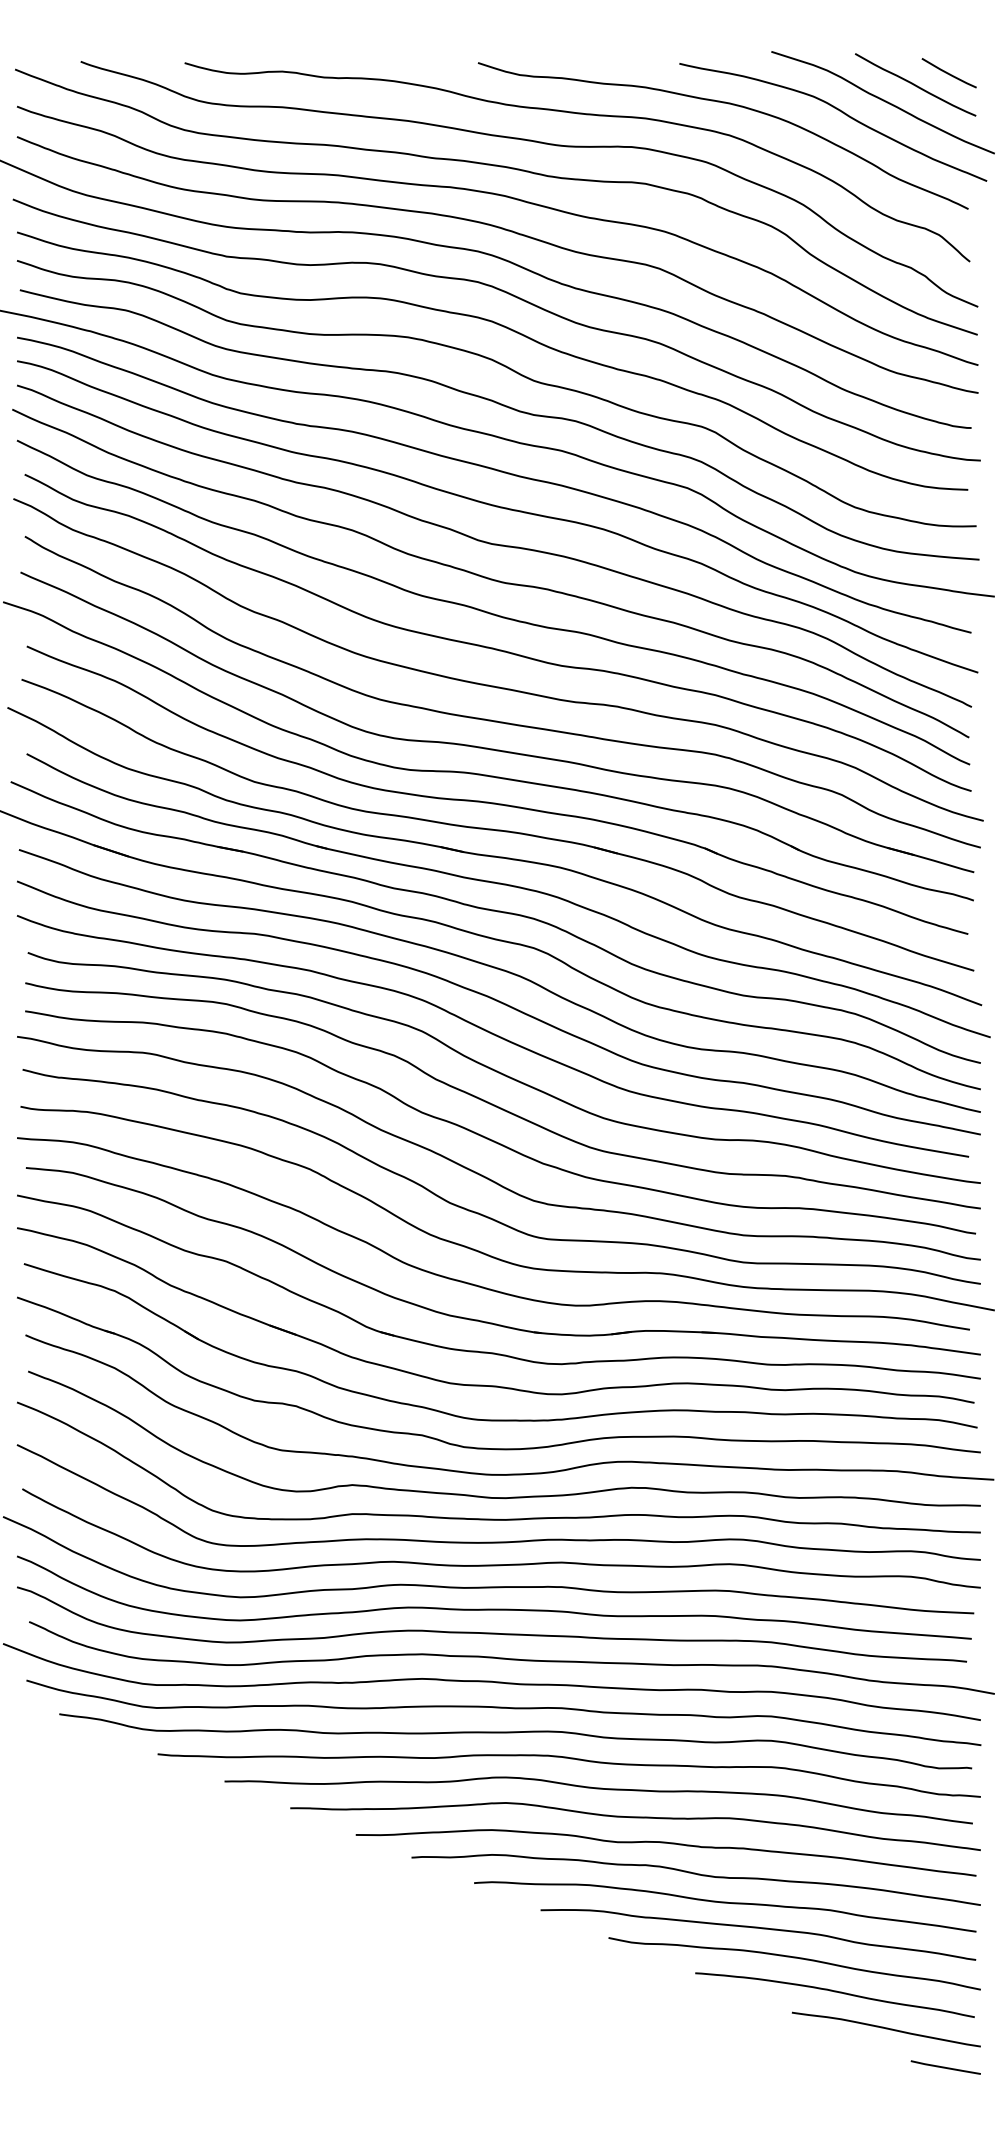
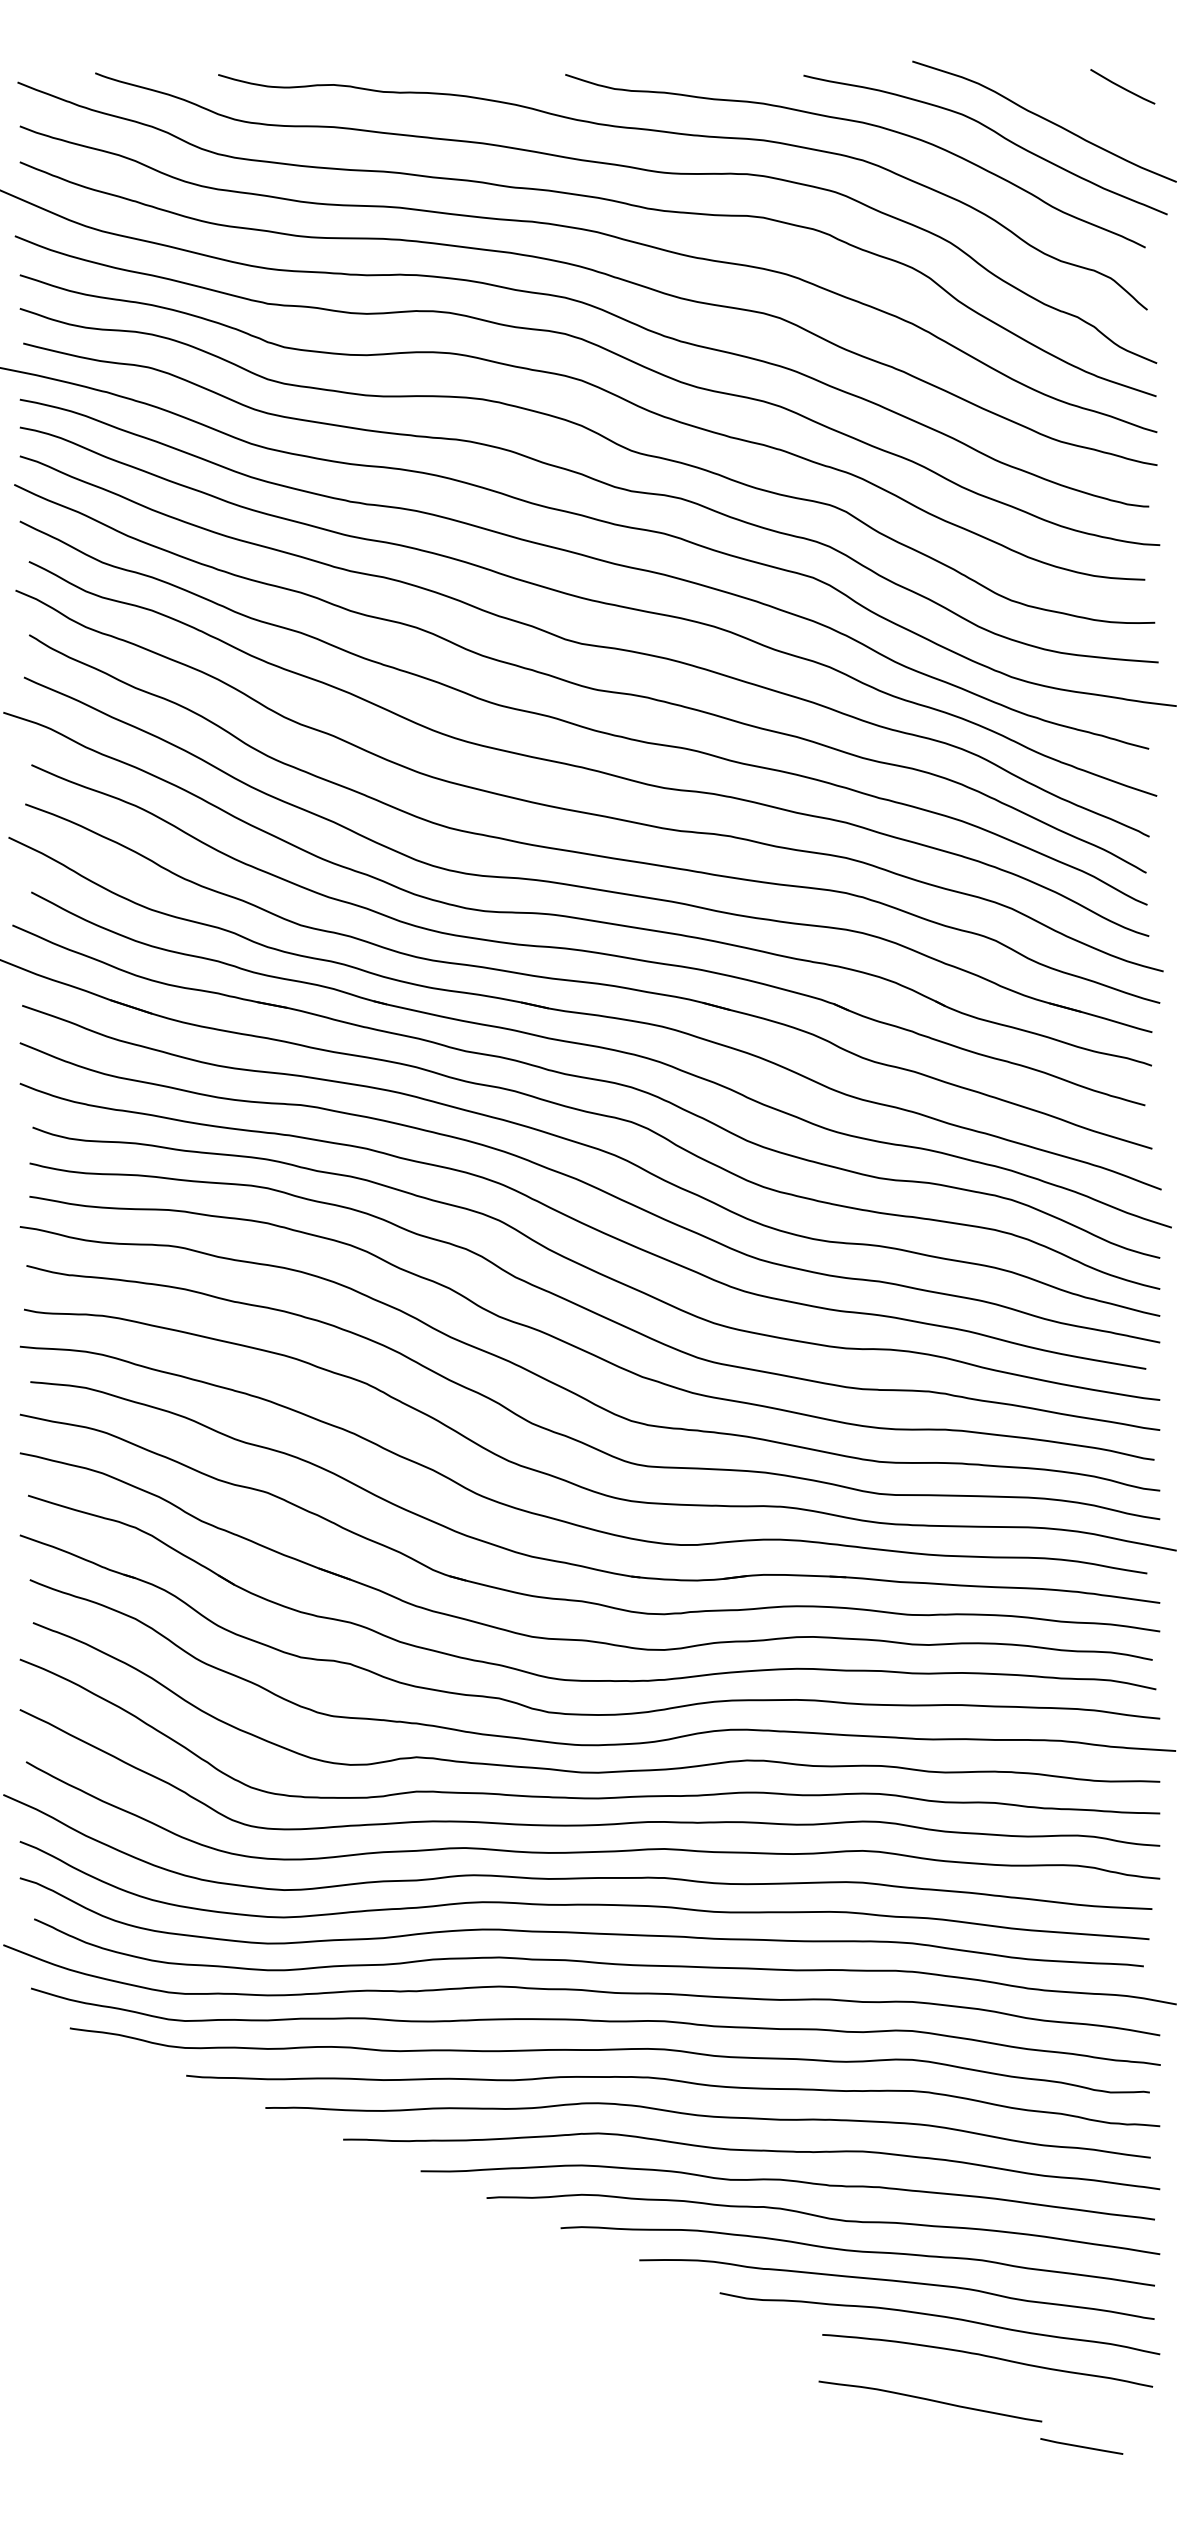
curve: (915, 84) -> (1082, 100), removed
curve: (886, 2028) -> (930, 2400), moved
line: (945, 2067) -> (1081, 2446), moved

